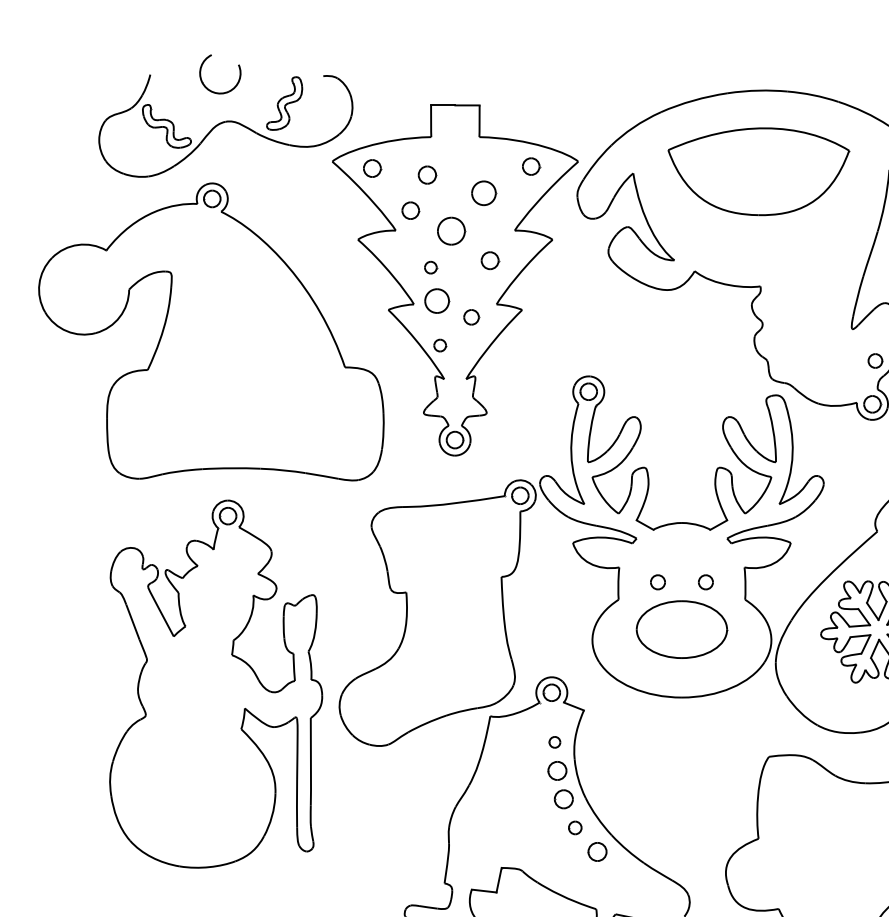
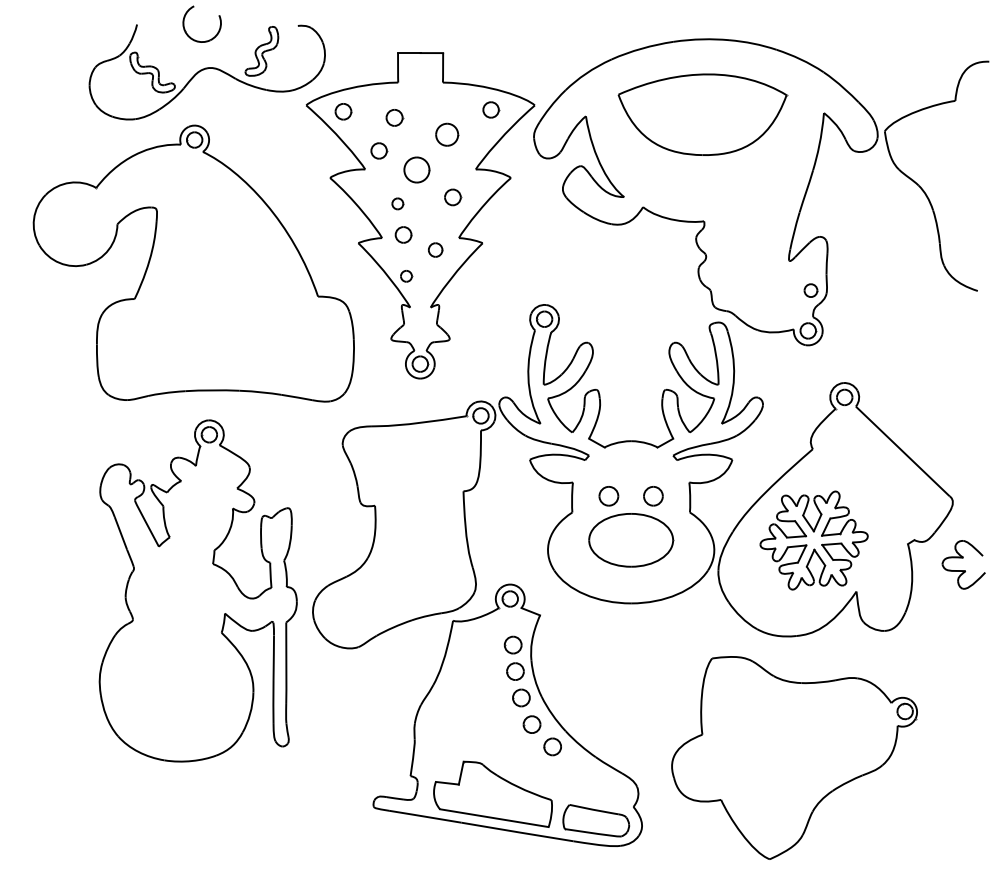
part: (436, 300) -> (403, 234), size x0.71
part: (657, 582) -> (608, 496), size x1.43
part: (705, 582) -> (653, 496), size x1.43
part: (554, 741) -> (512, 644), size x1.67
part: (574, 827) -> (531, 724), size x1.43

